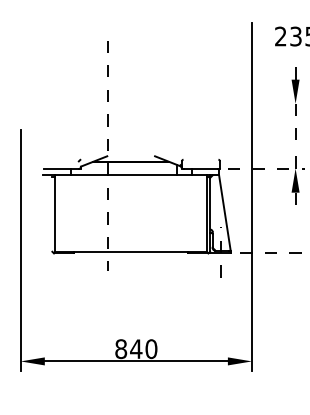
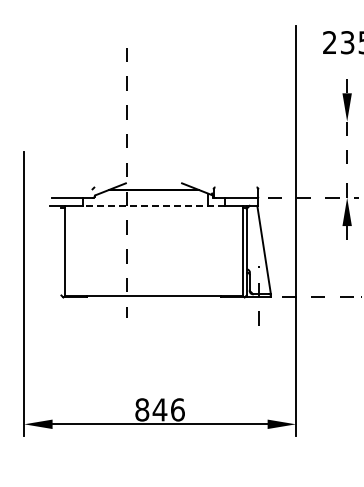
line: (130, 175) -> (153, 205), solid -> dashed
text: (151, 348) -> (177, 409), 840 -> 846

